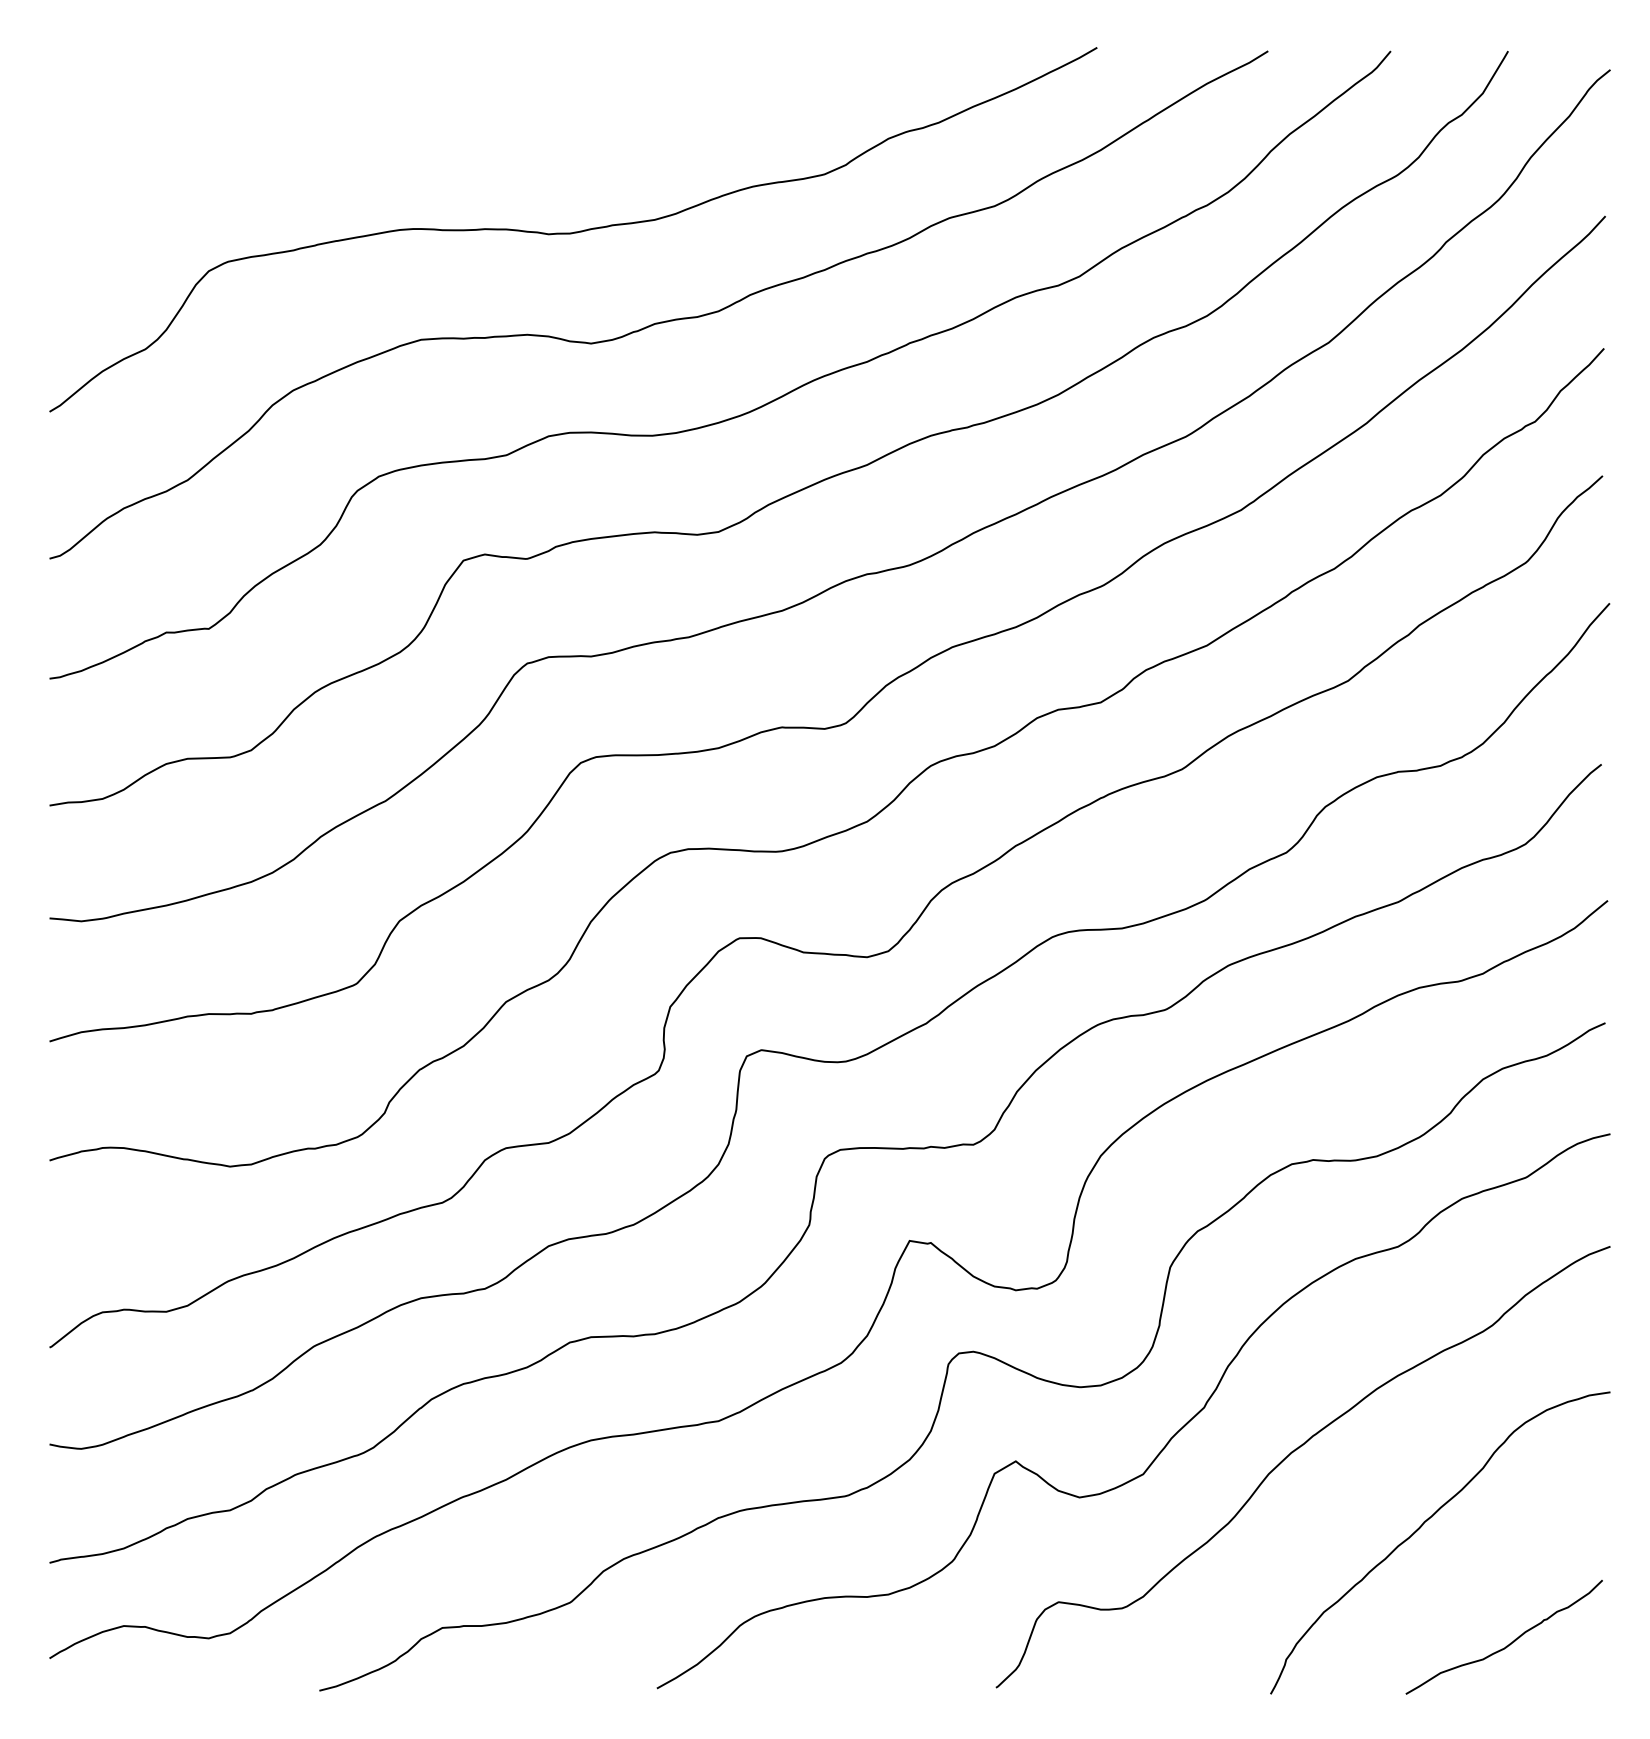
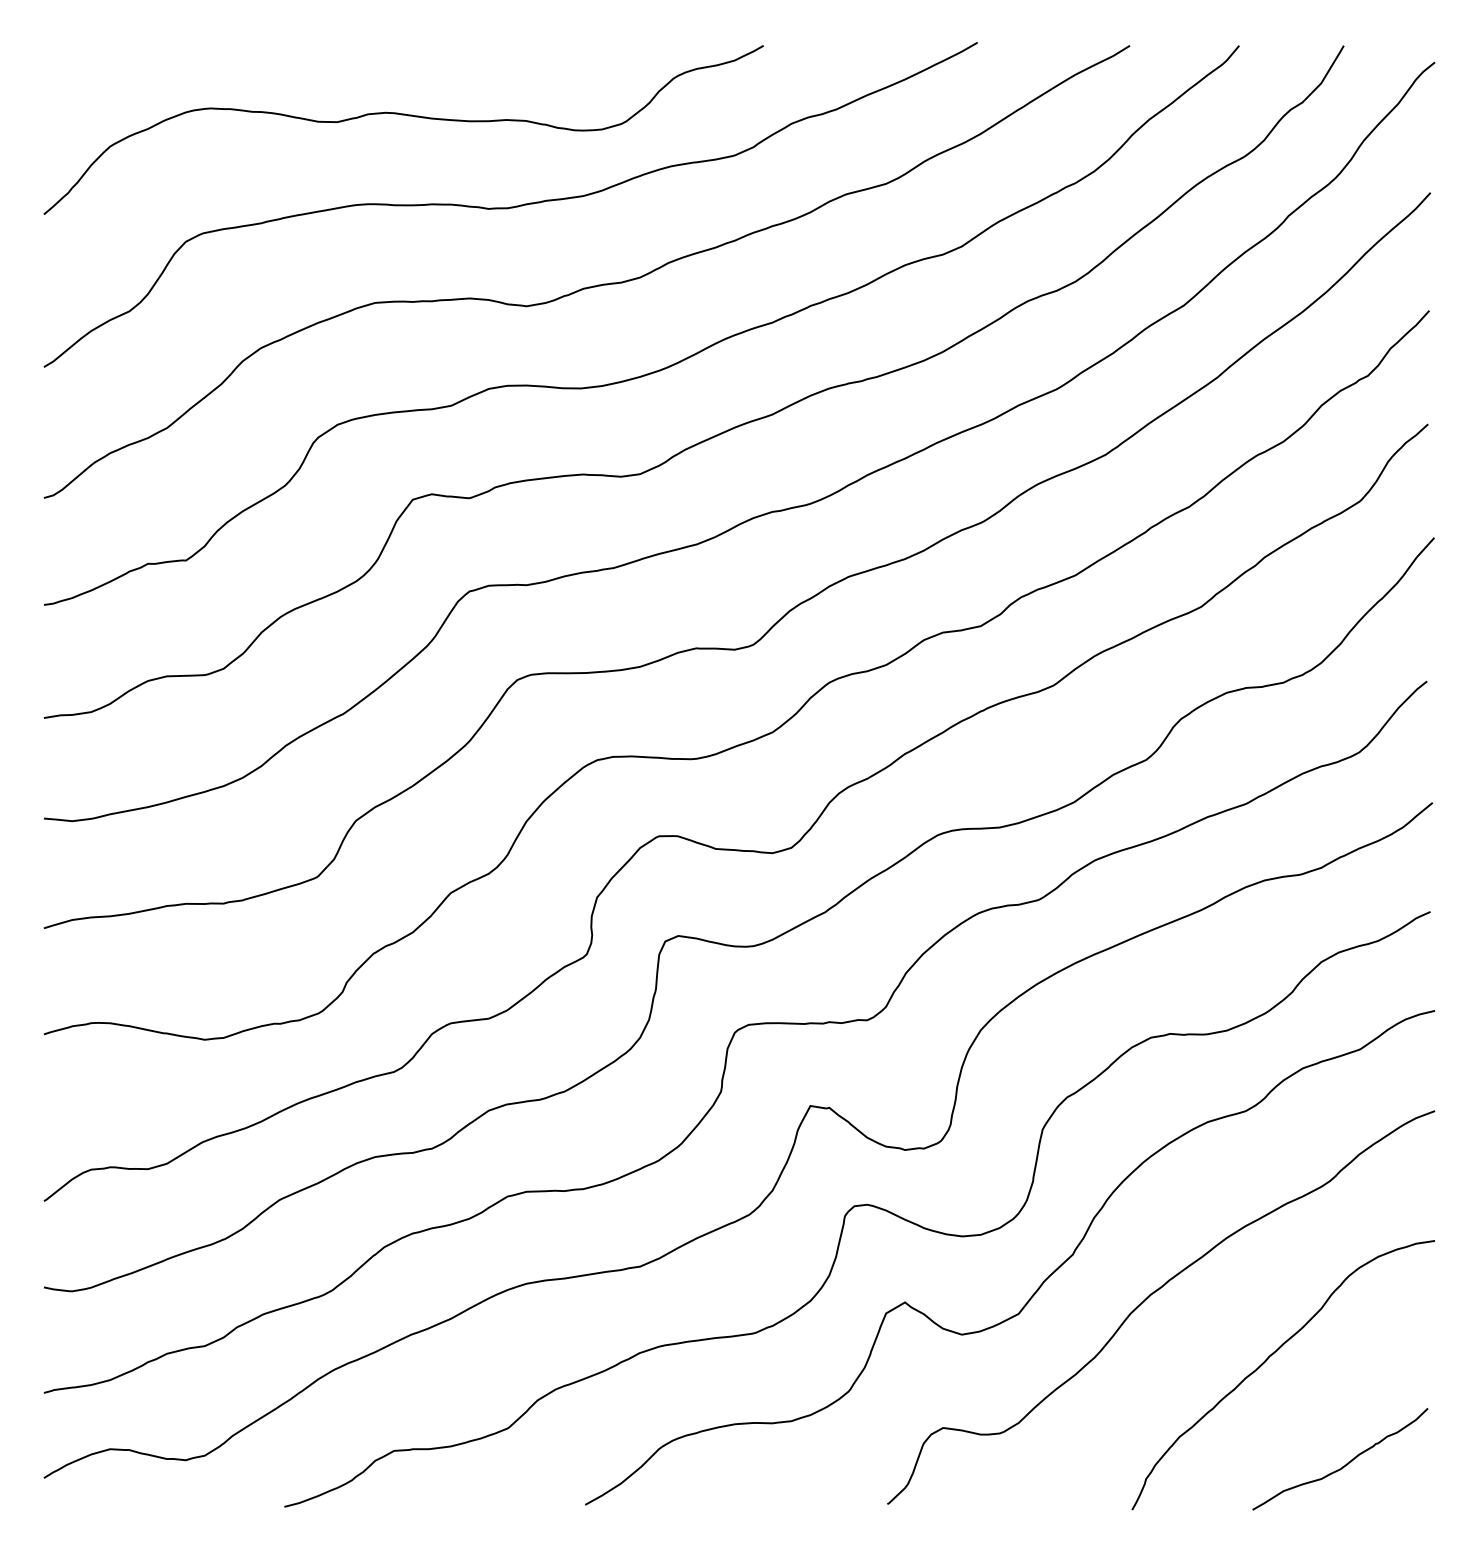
curve: (458, 130) -> (408, 116), added

